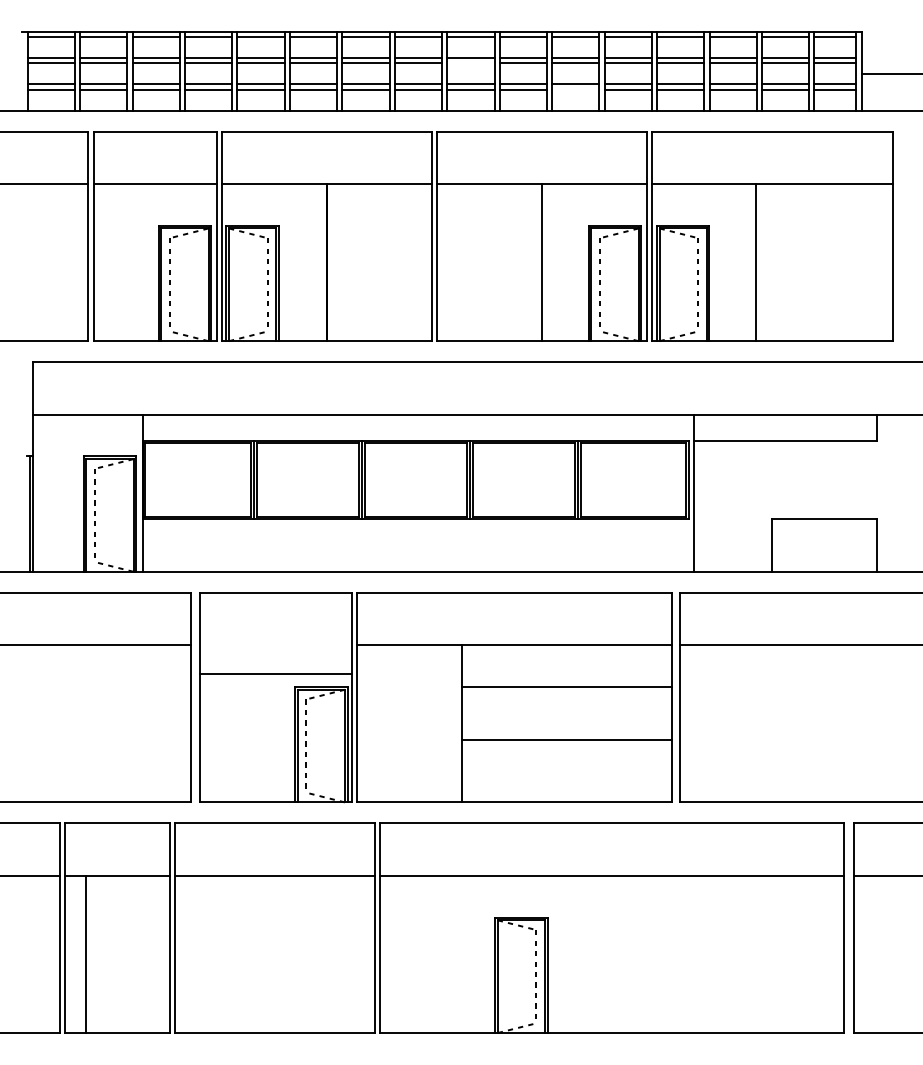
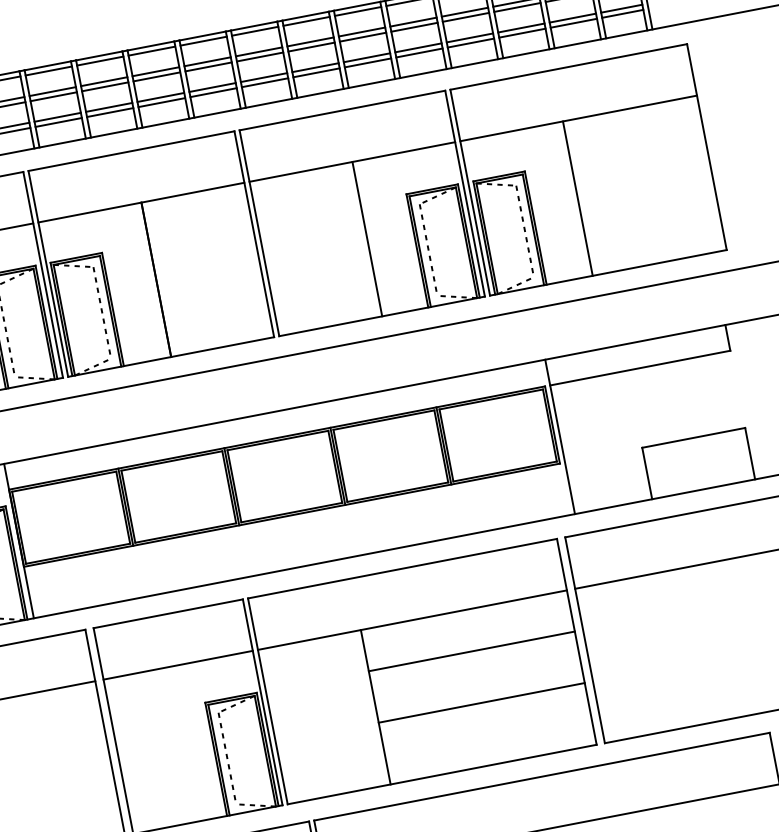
line: (470, 63) -> (259, 57), added
line: (575, 89) -> (367, 62), added
line: (275, 674) -> (178, 665), moved

